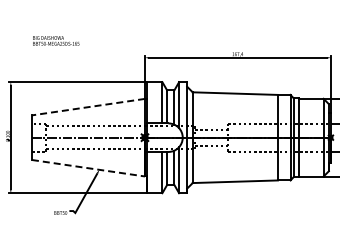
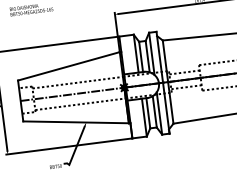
line: (87, 107) -> (68, 66), dashed -> solid
line: (88, 168) -> (76, 122), dashed -> solid

